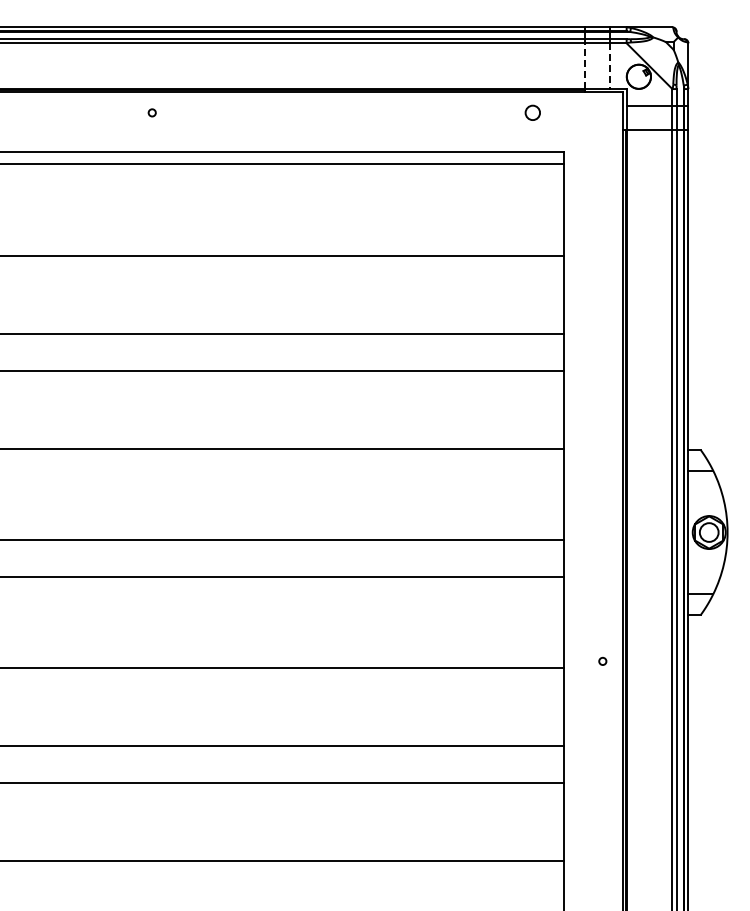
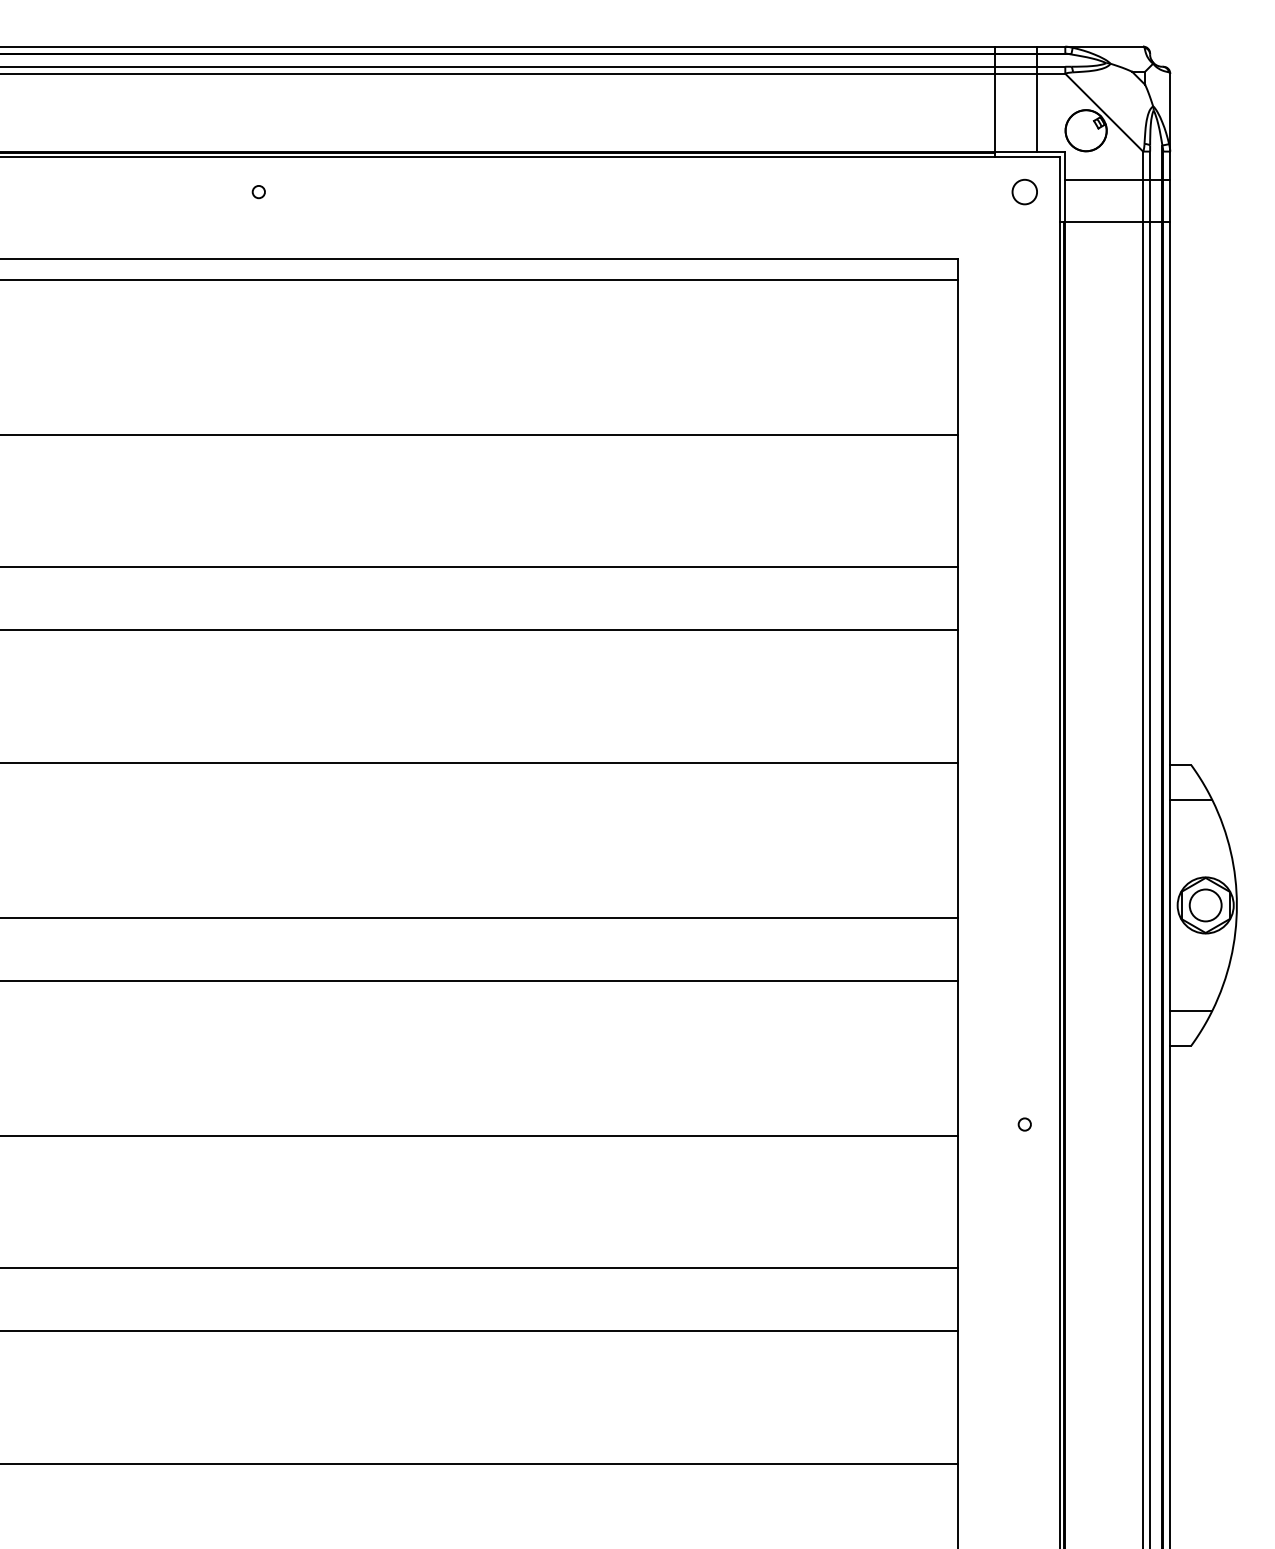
line: (585, 66) -> (995, 113), dashed -> solid
line: (610, 66) -> (1037, 113), dashed -> solid
circle: (532, 112) -> (1024, 191), moved

